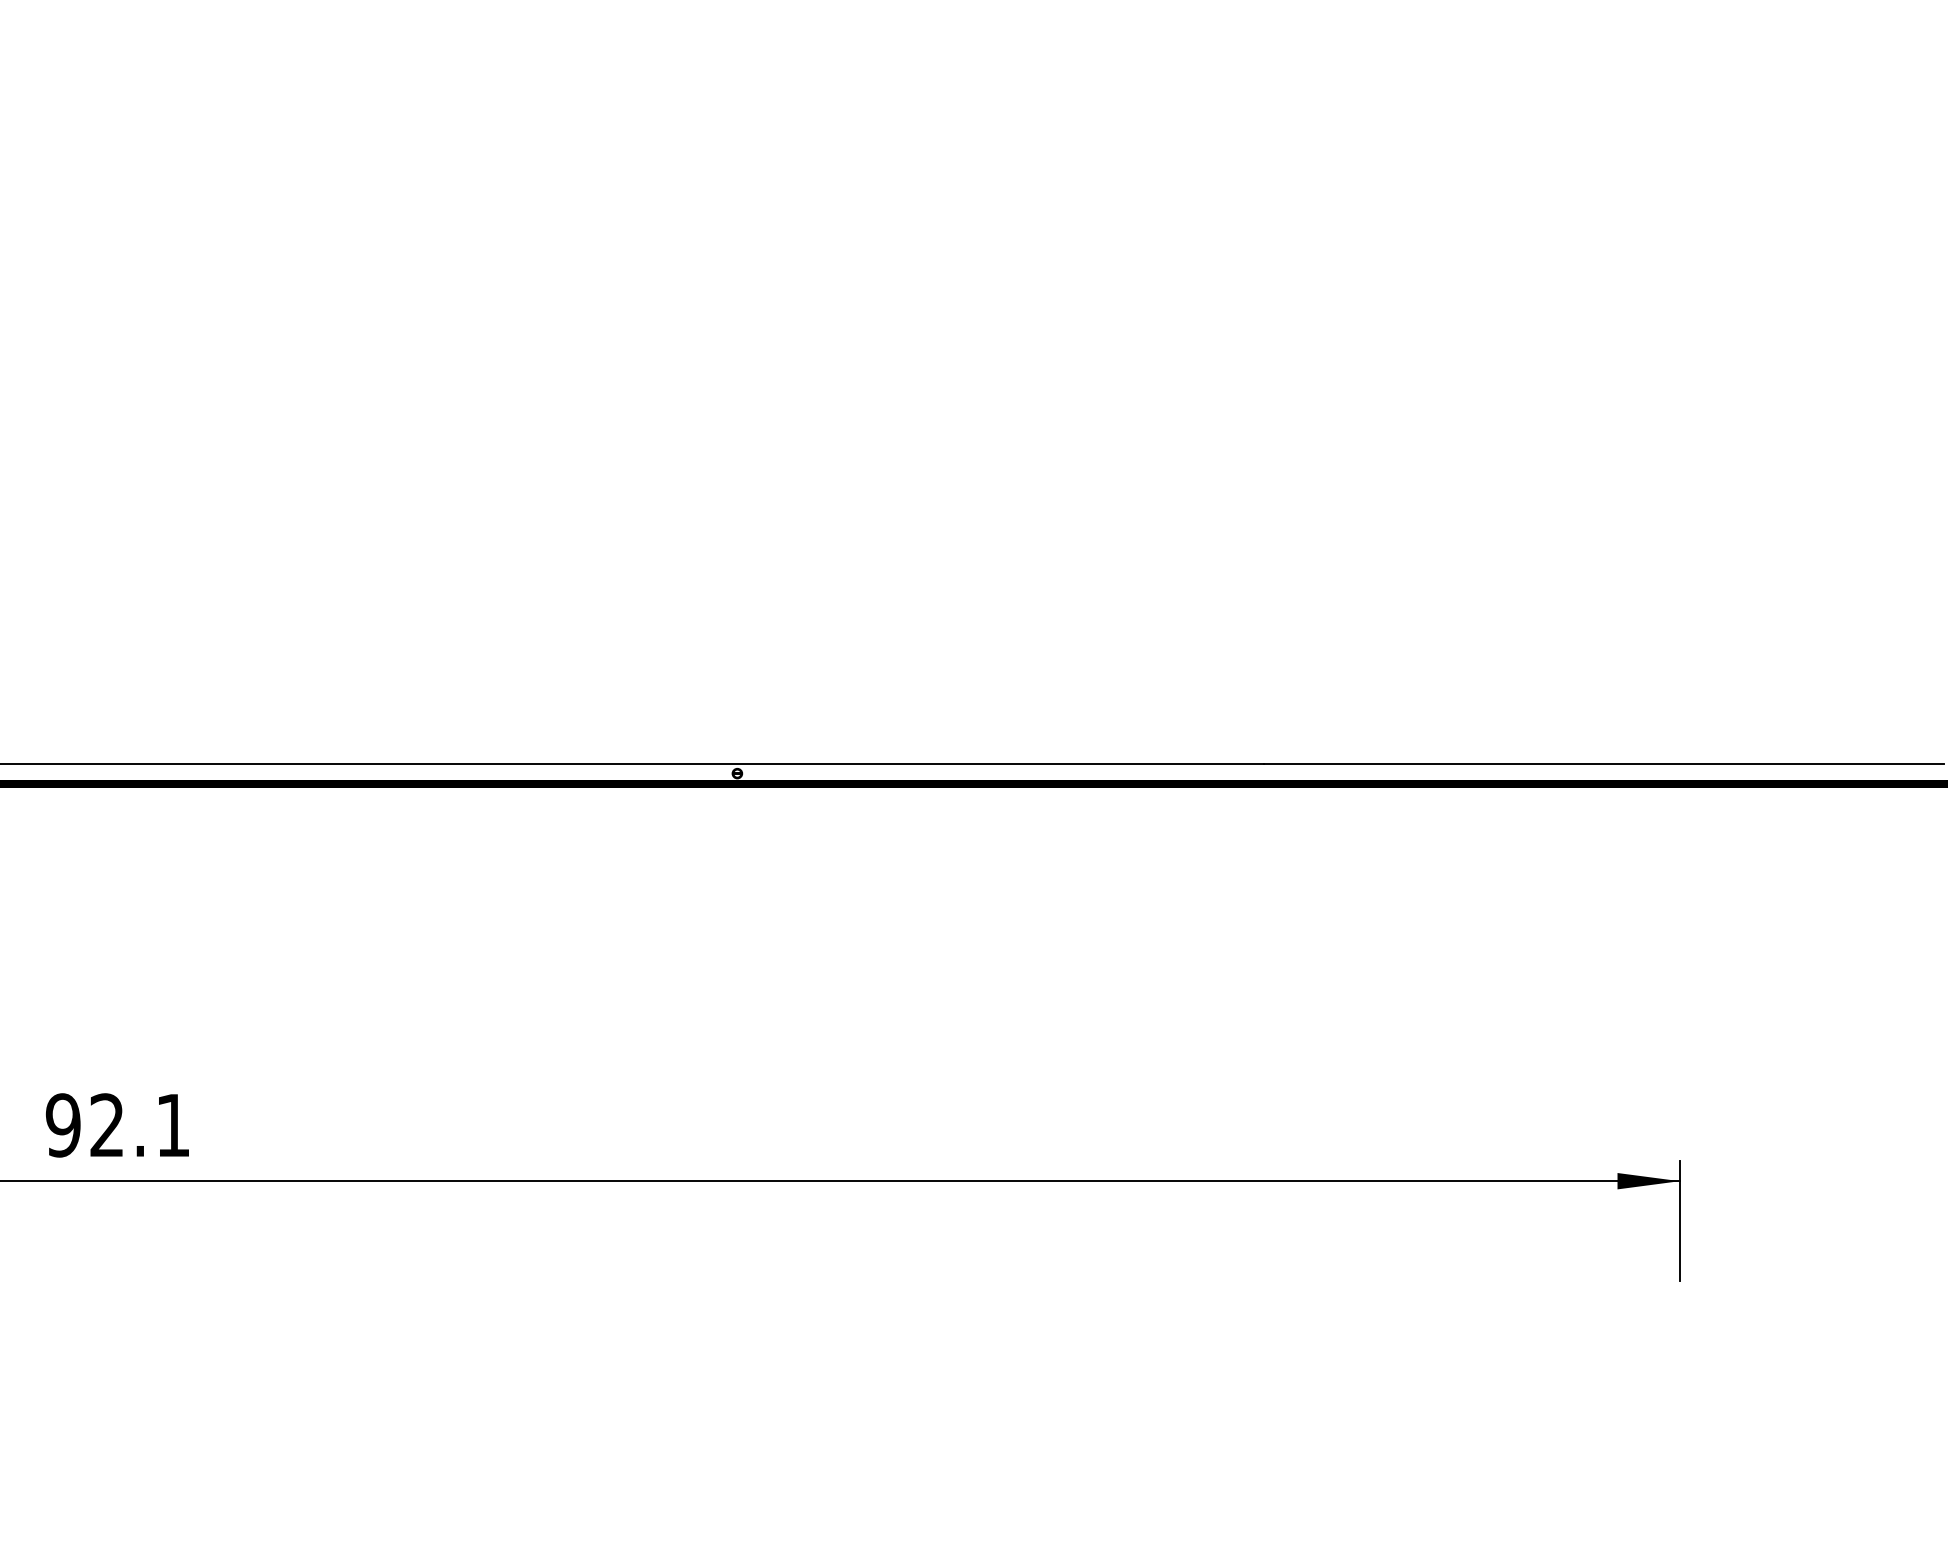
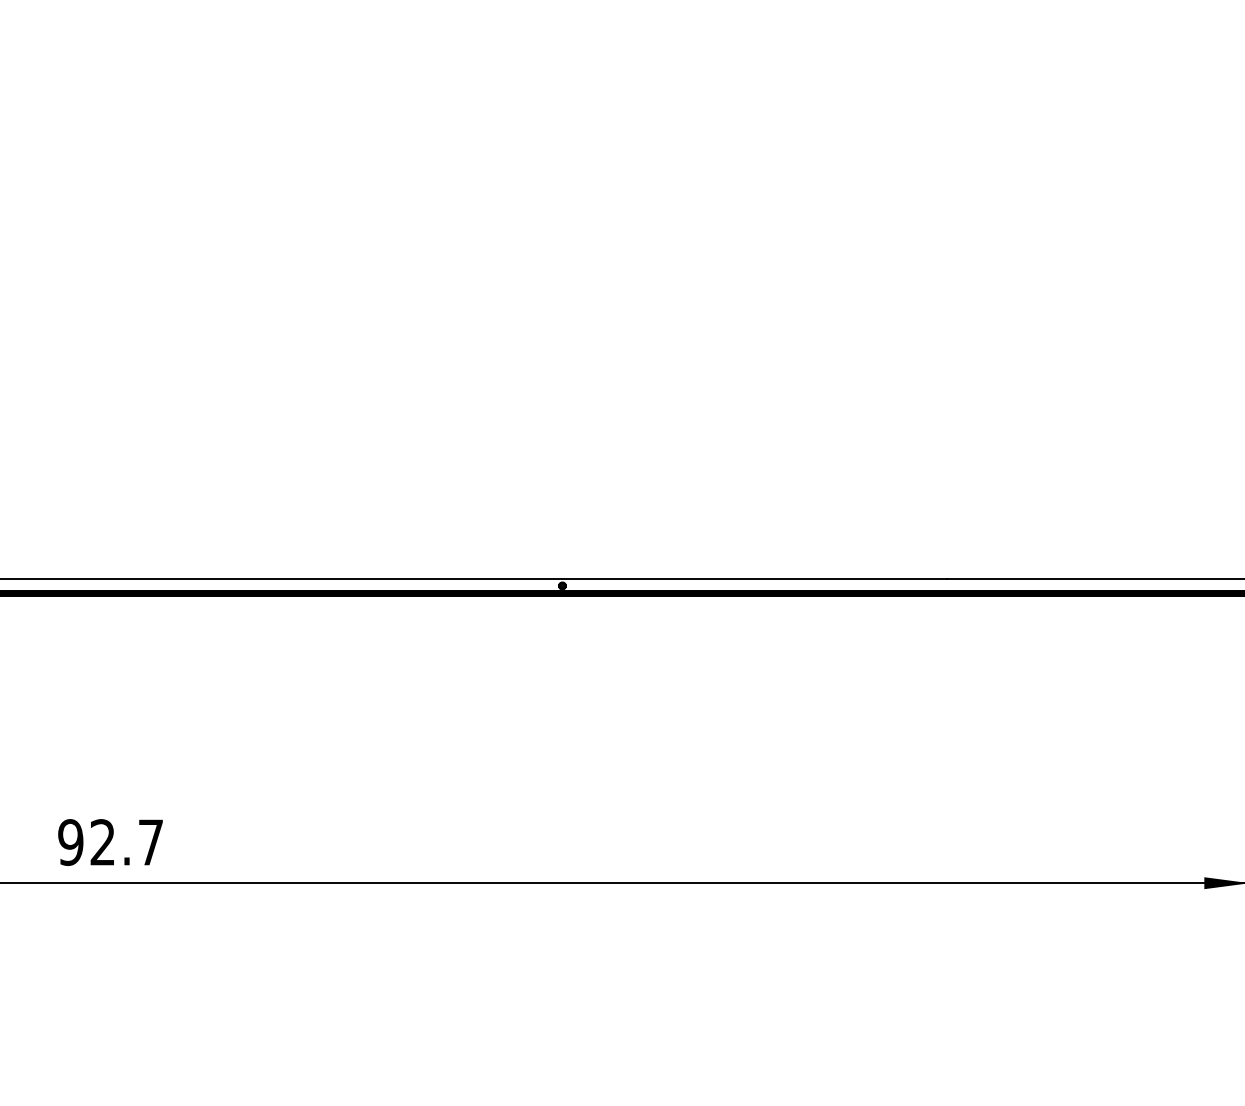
text: (173, 1125) -> (151, 842), 92.1 -> 92.7

